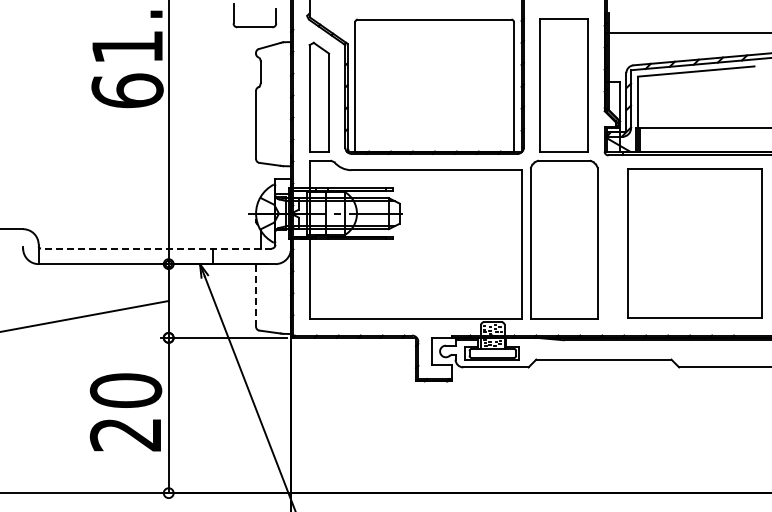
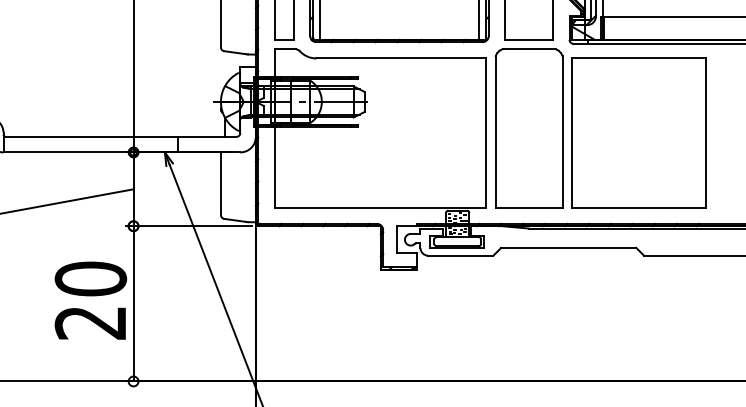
part: (694, 243) -> (638, 132), moved
line: (155, 248) -> (120, 136), dashed -> solid
line: (256, 294) -> (221, 182), dashed -> solid

